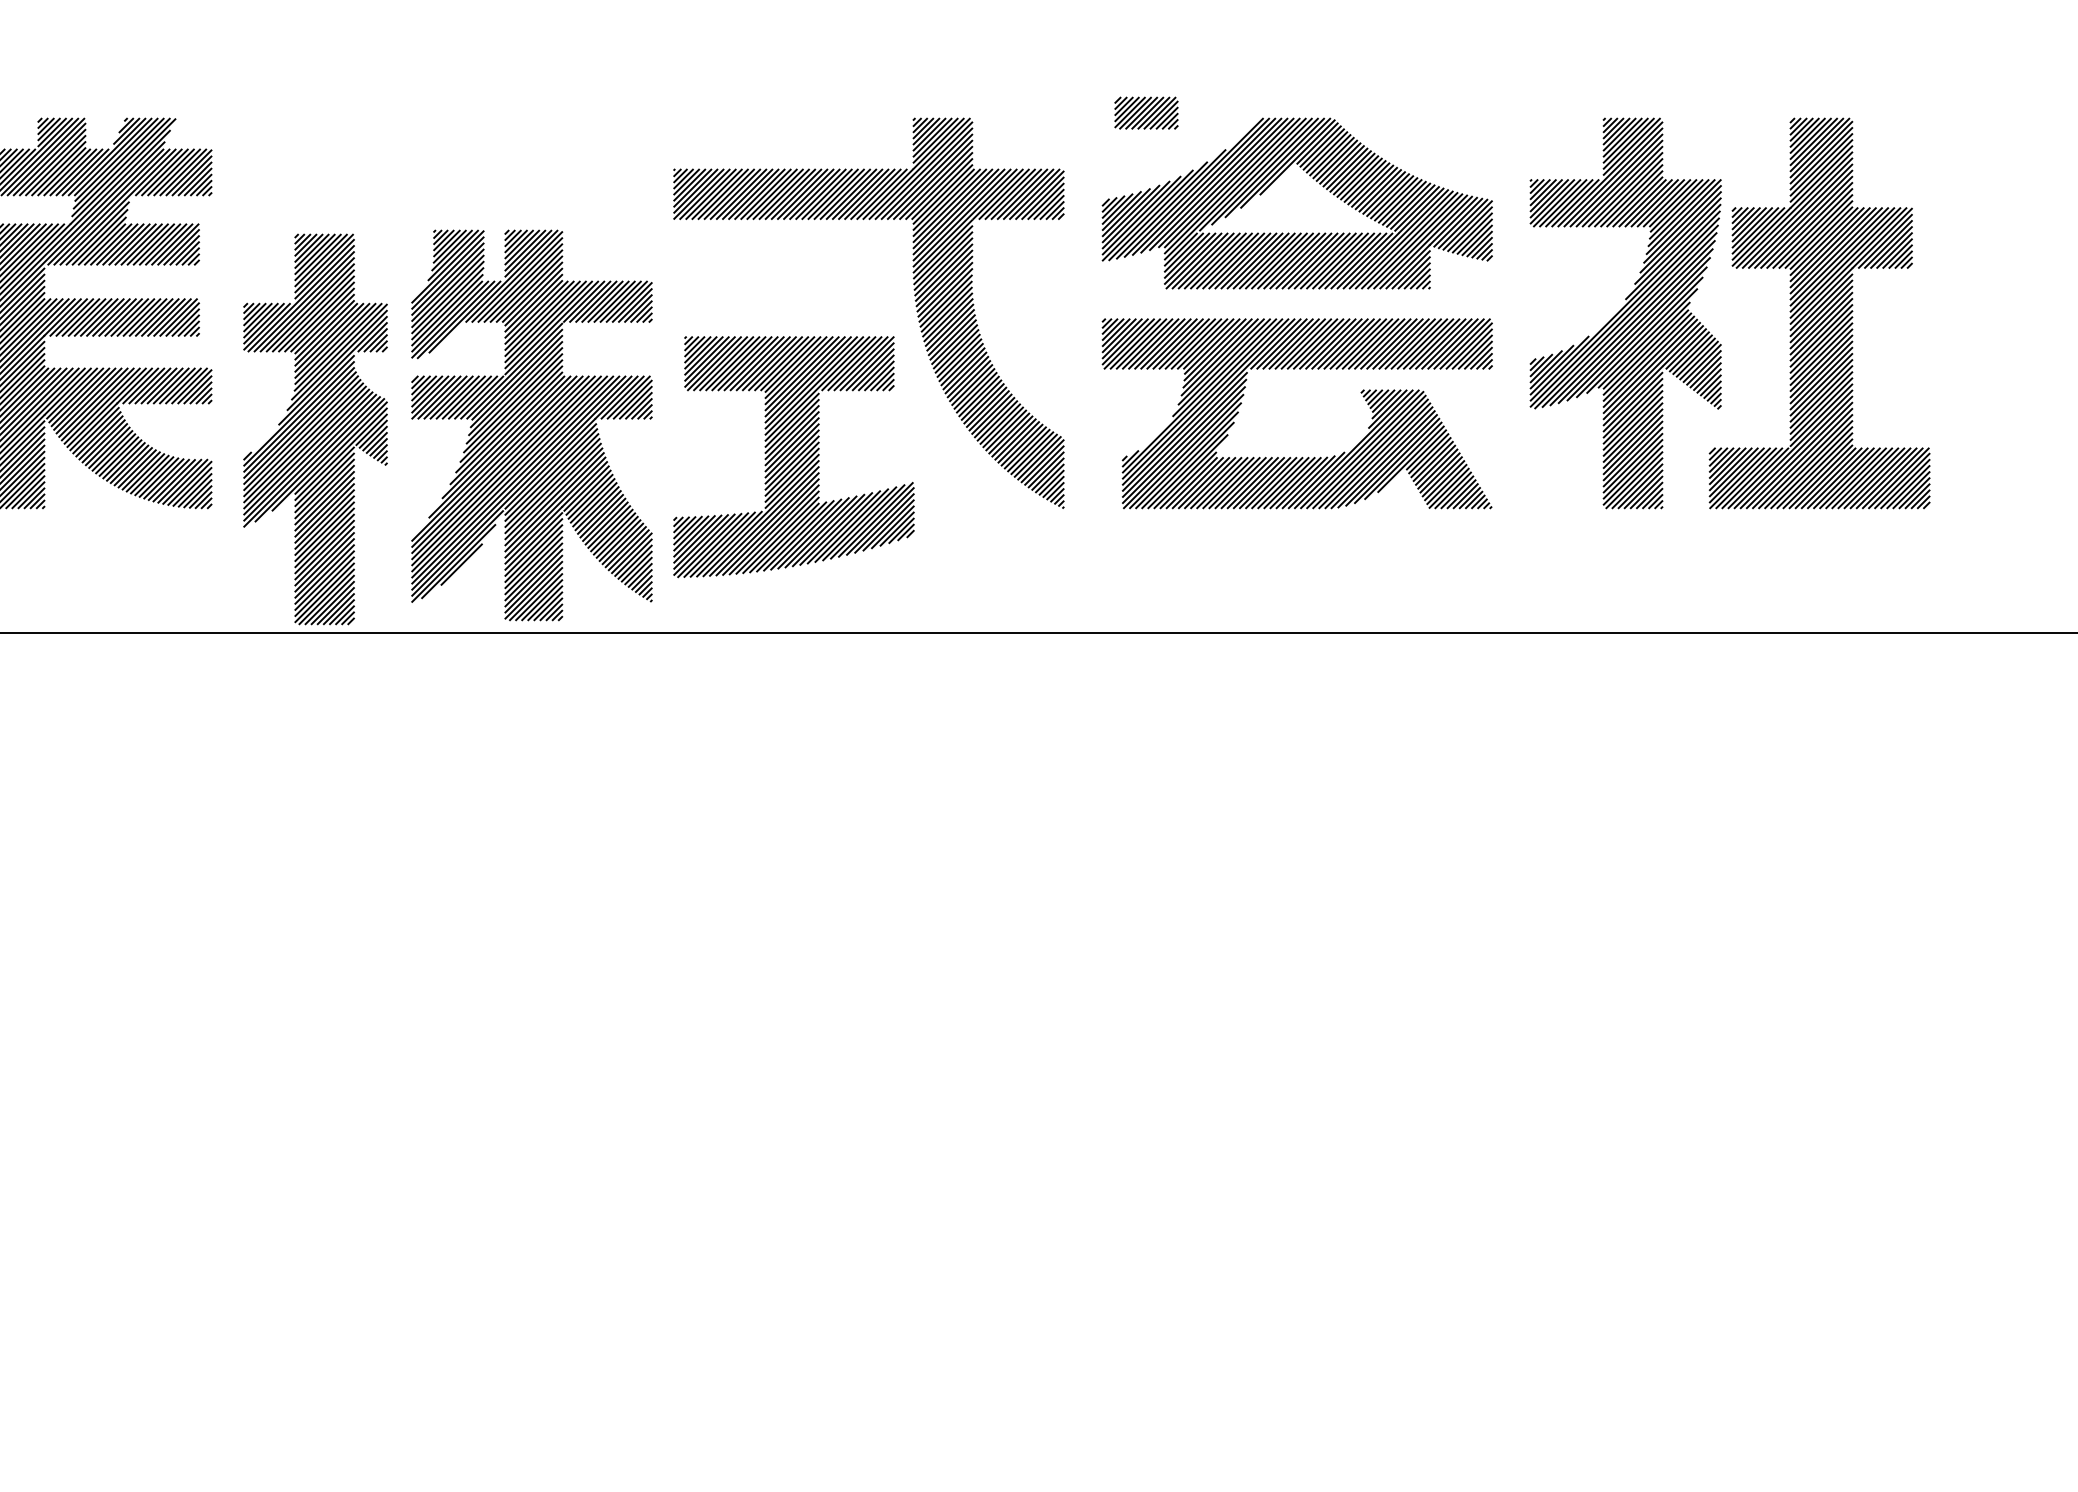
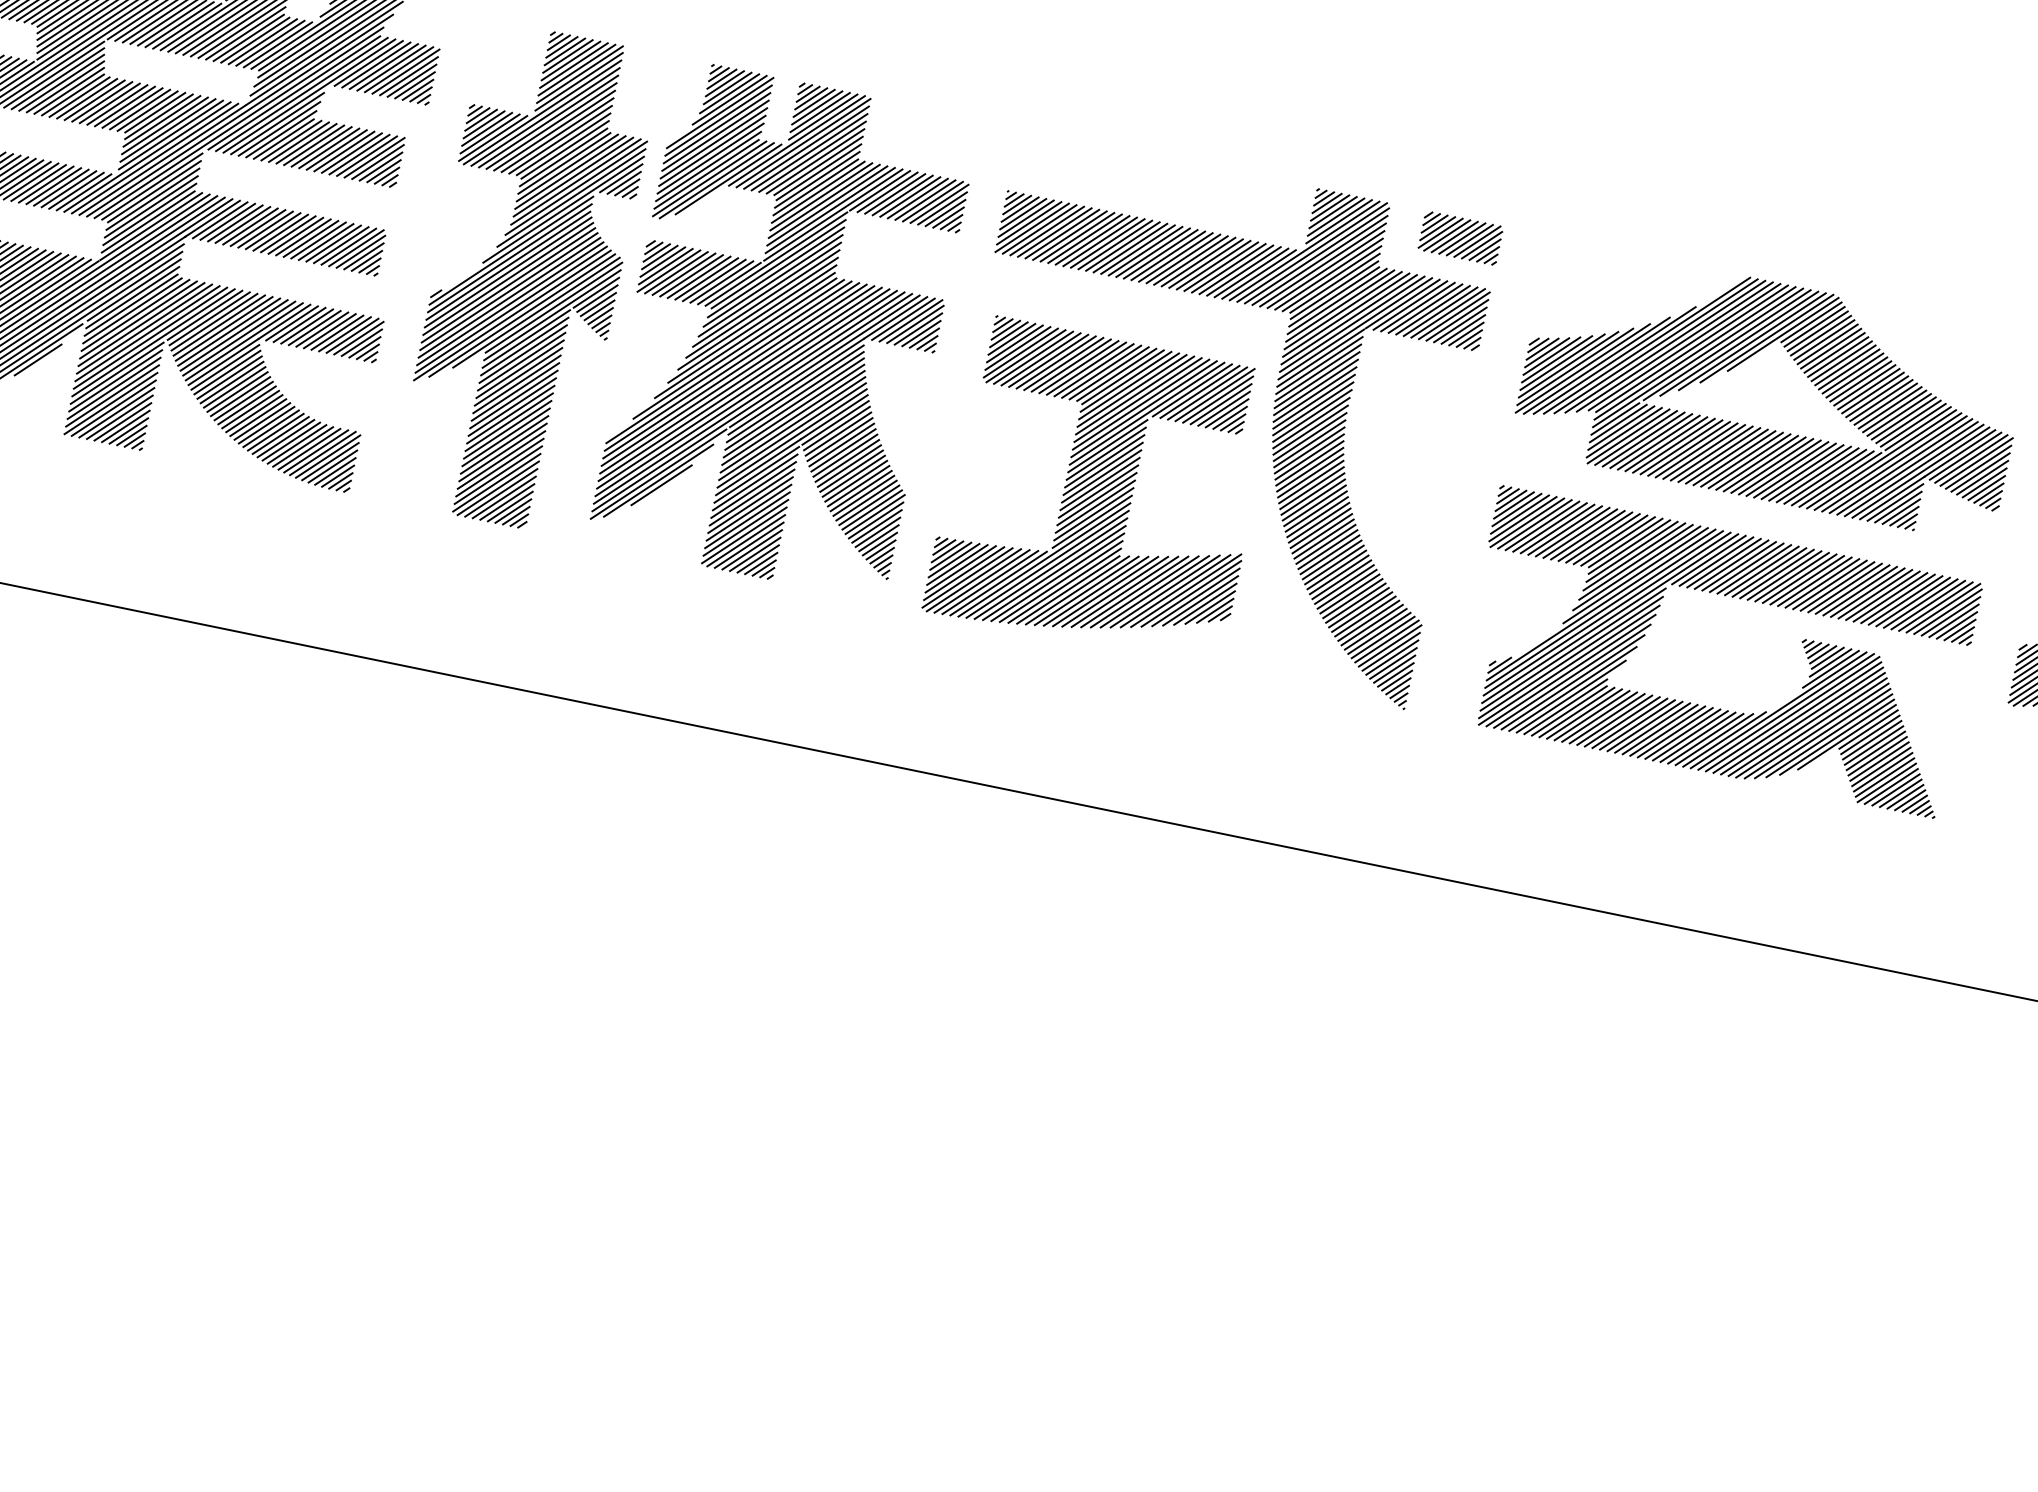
part: (1146, 112) -> (1460, 237), moved
part: (531, 425) -> (783, 330), moved
part: (315, 429) -> (526, 278), moved
part: (793, 457) -> (1100, 492), moved

